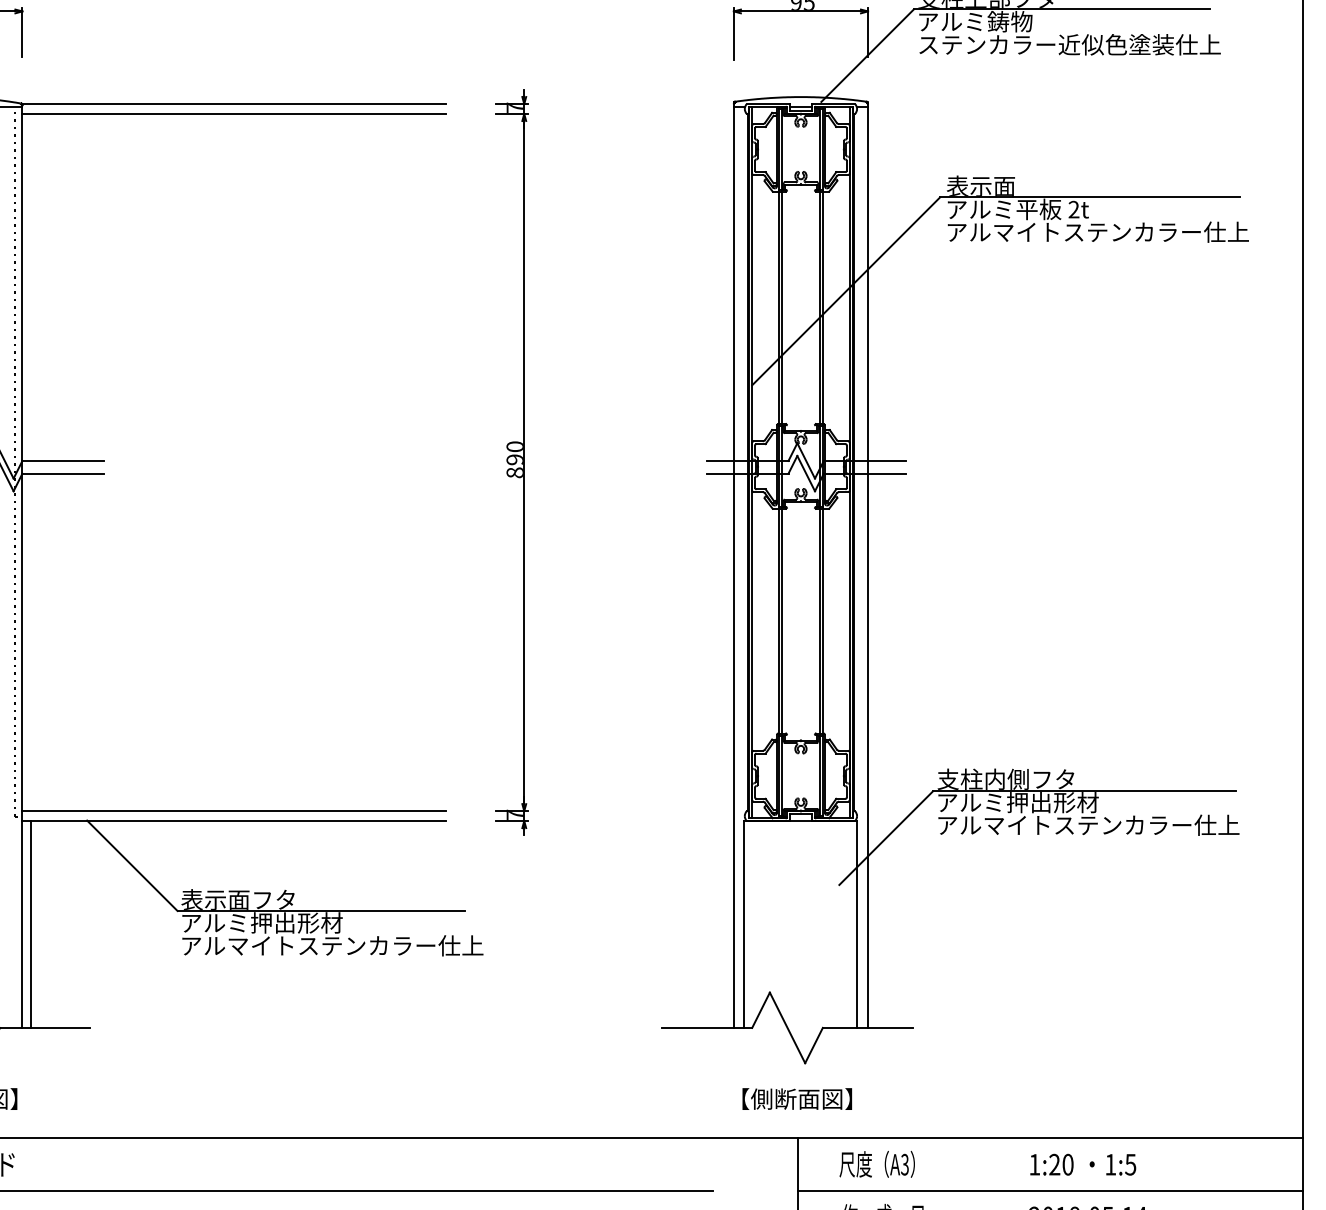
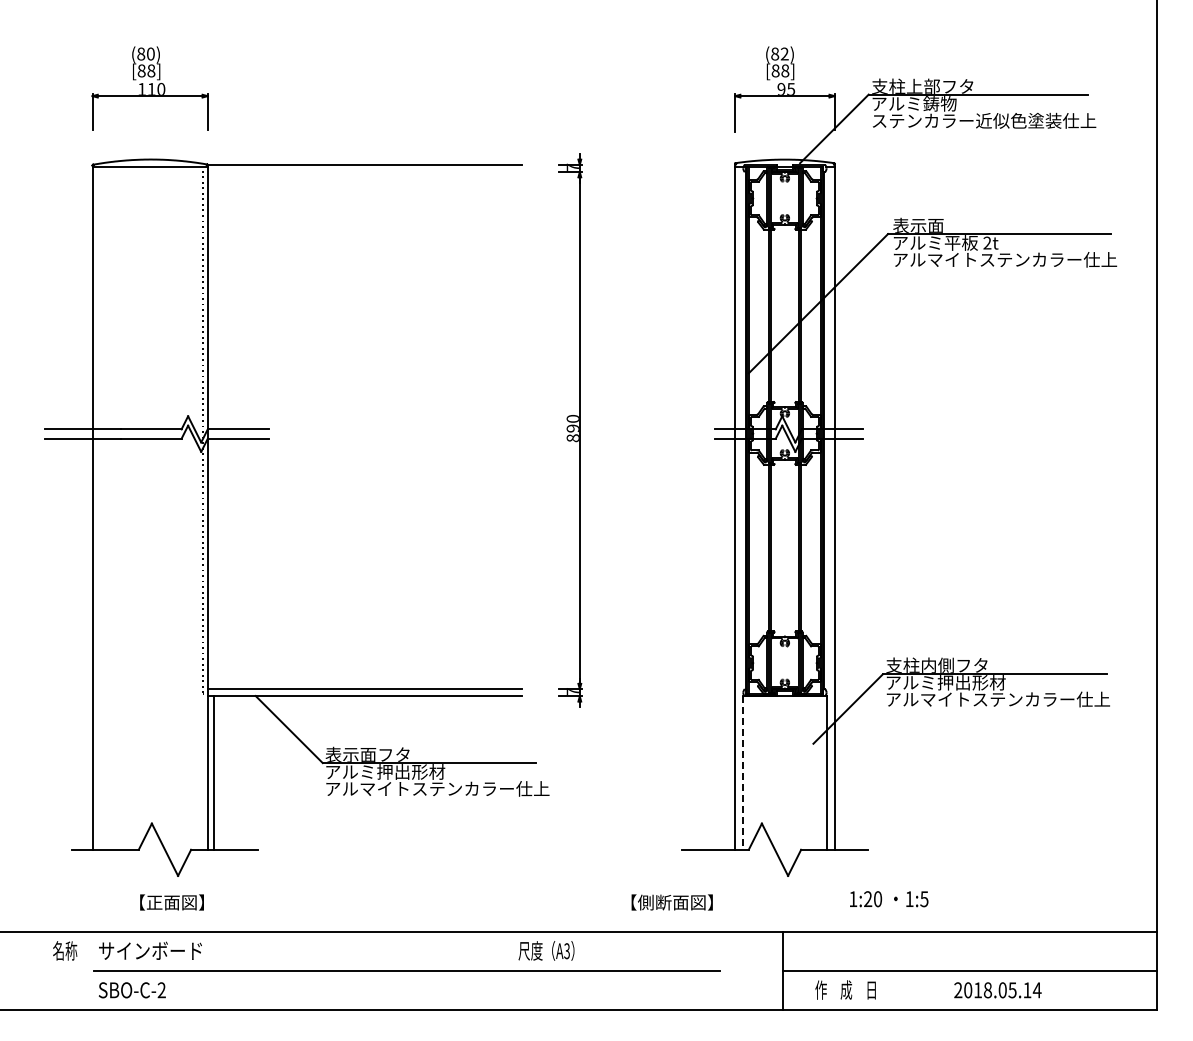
line: (233, 114) -> (364, 172), removed
line: (745, 925) -> (743, 773), solid -> dashed
text: (796, 1099) -> (671, 902), moved
text: (877, 1163) -> (546, 950), moved
text: (1083, 1165) -> (889, 899), moved

